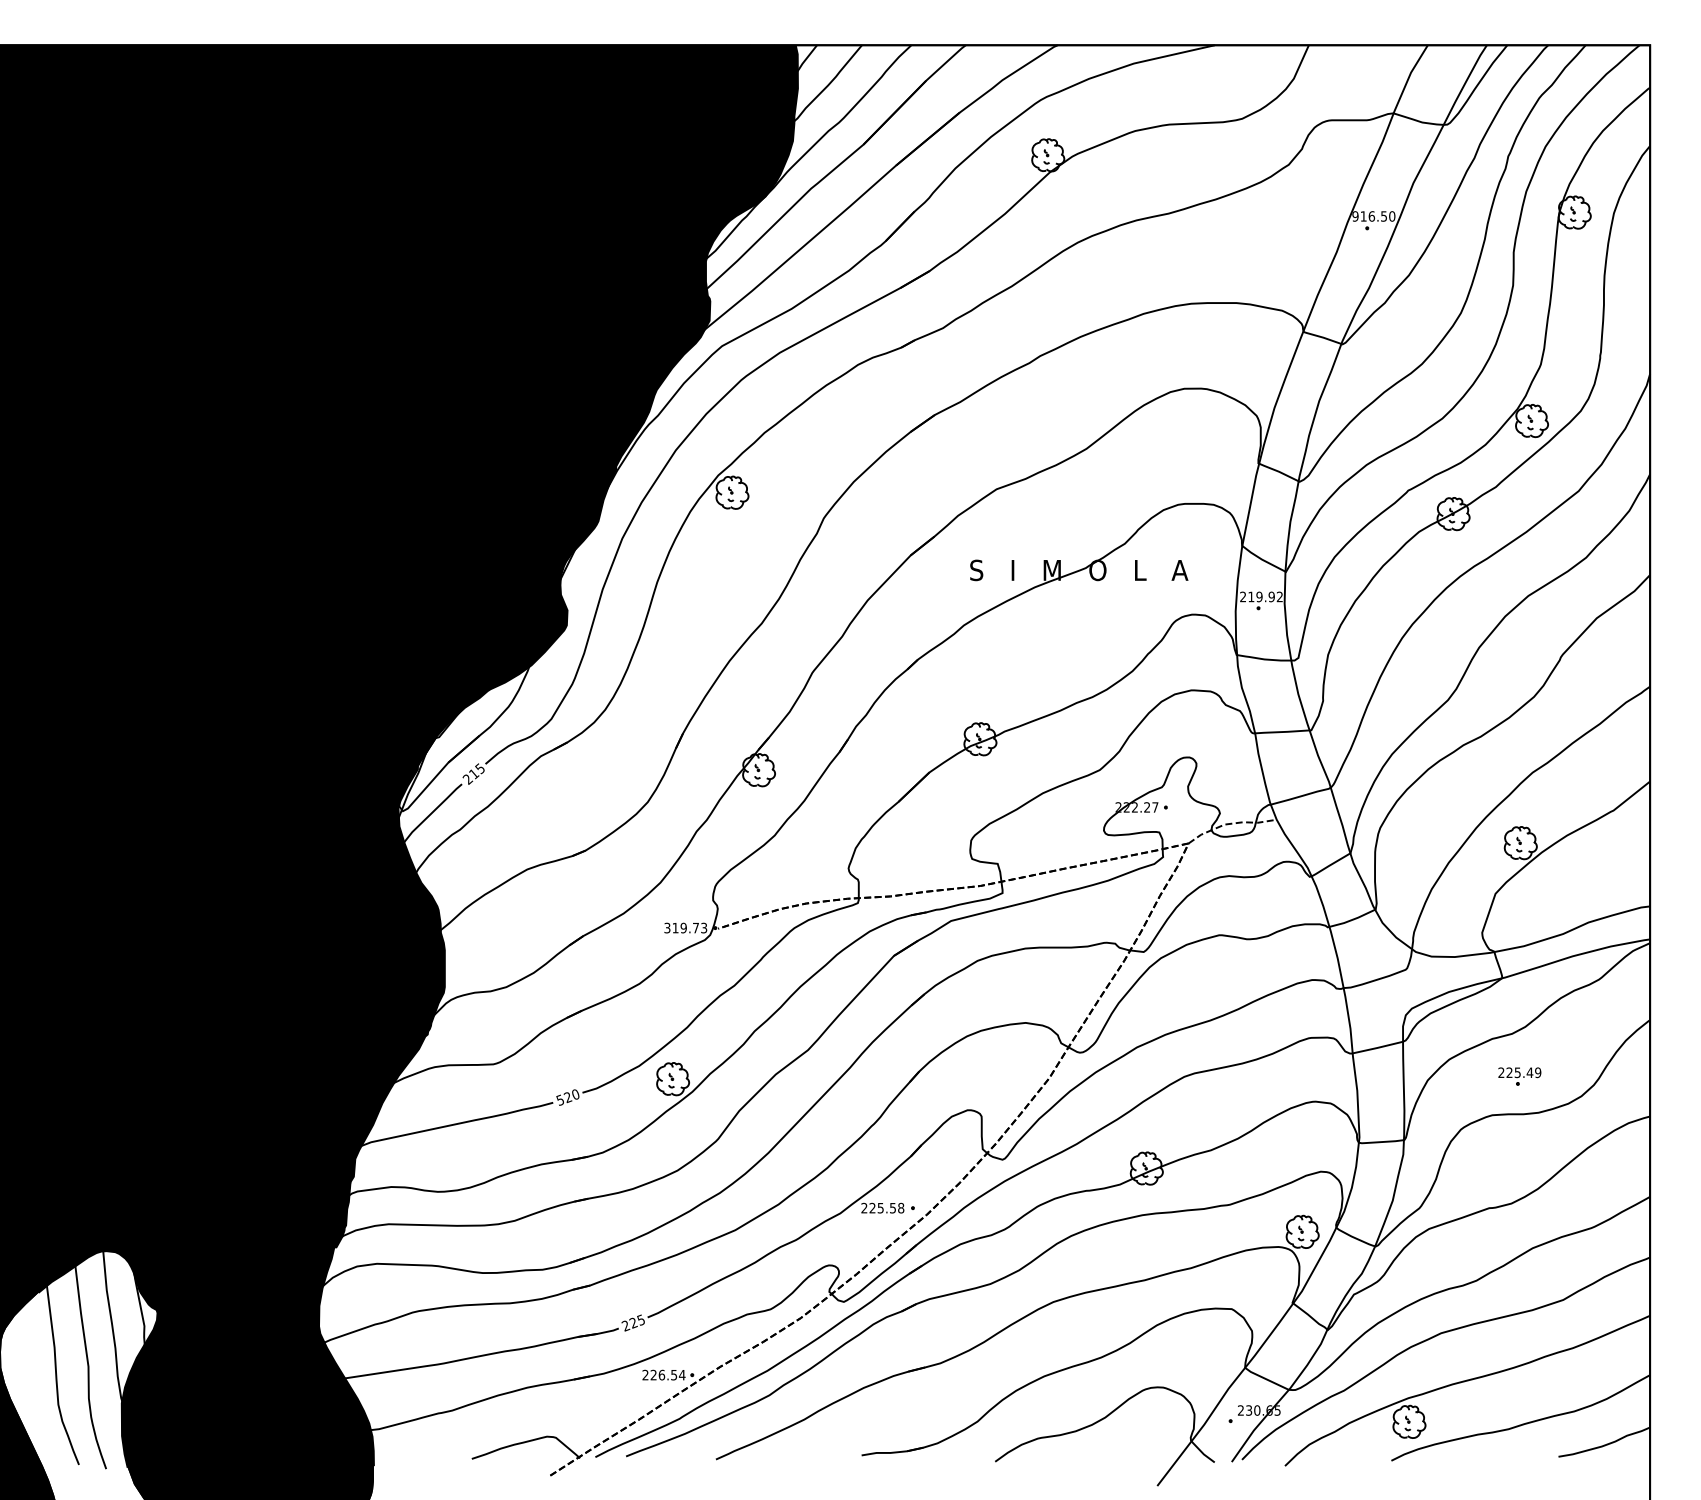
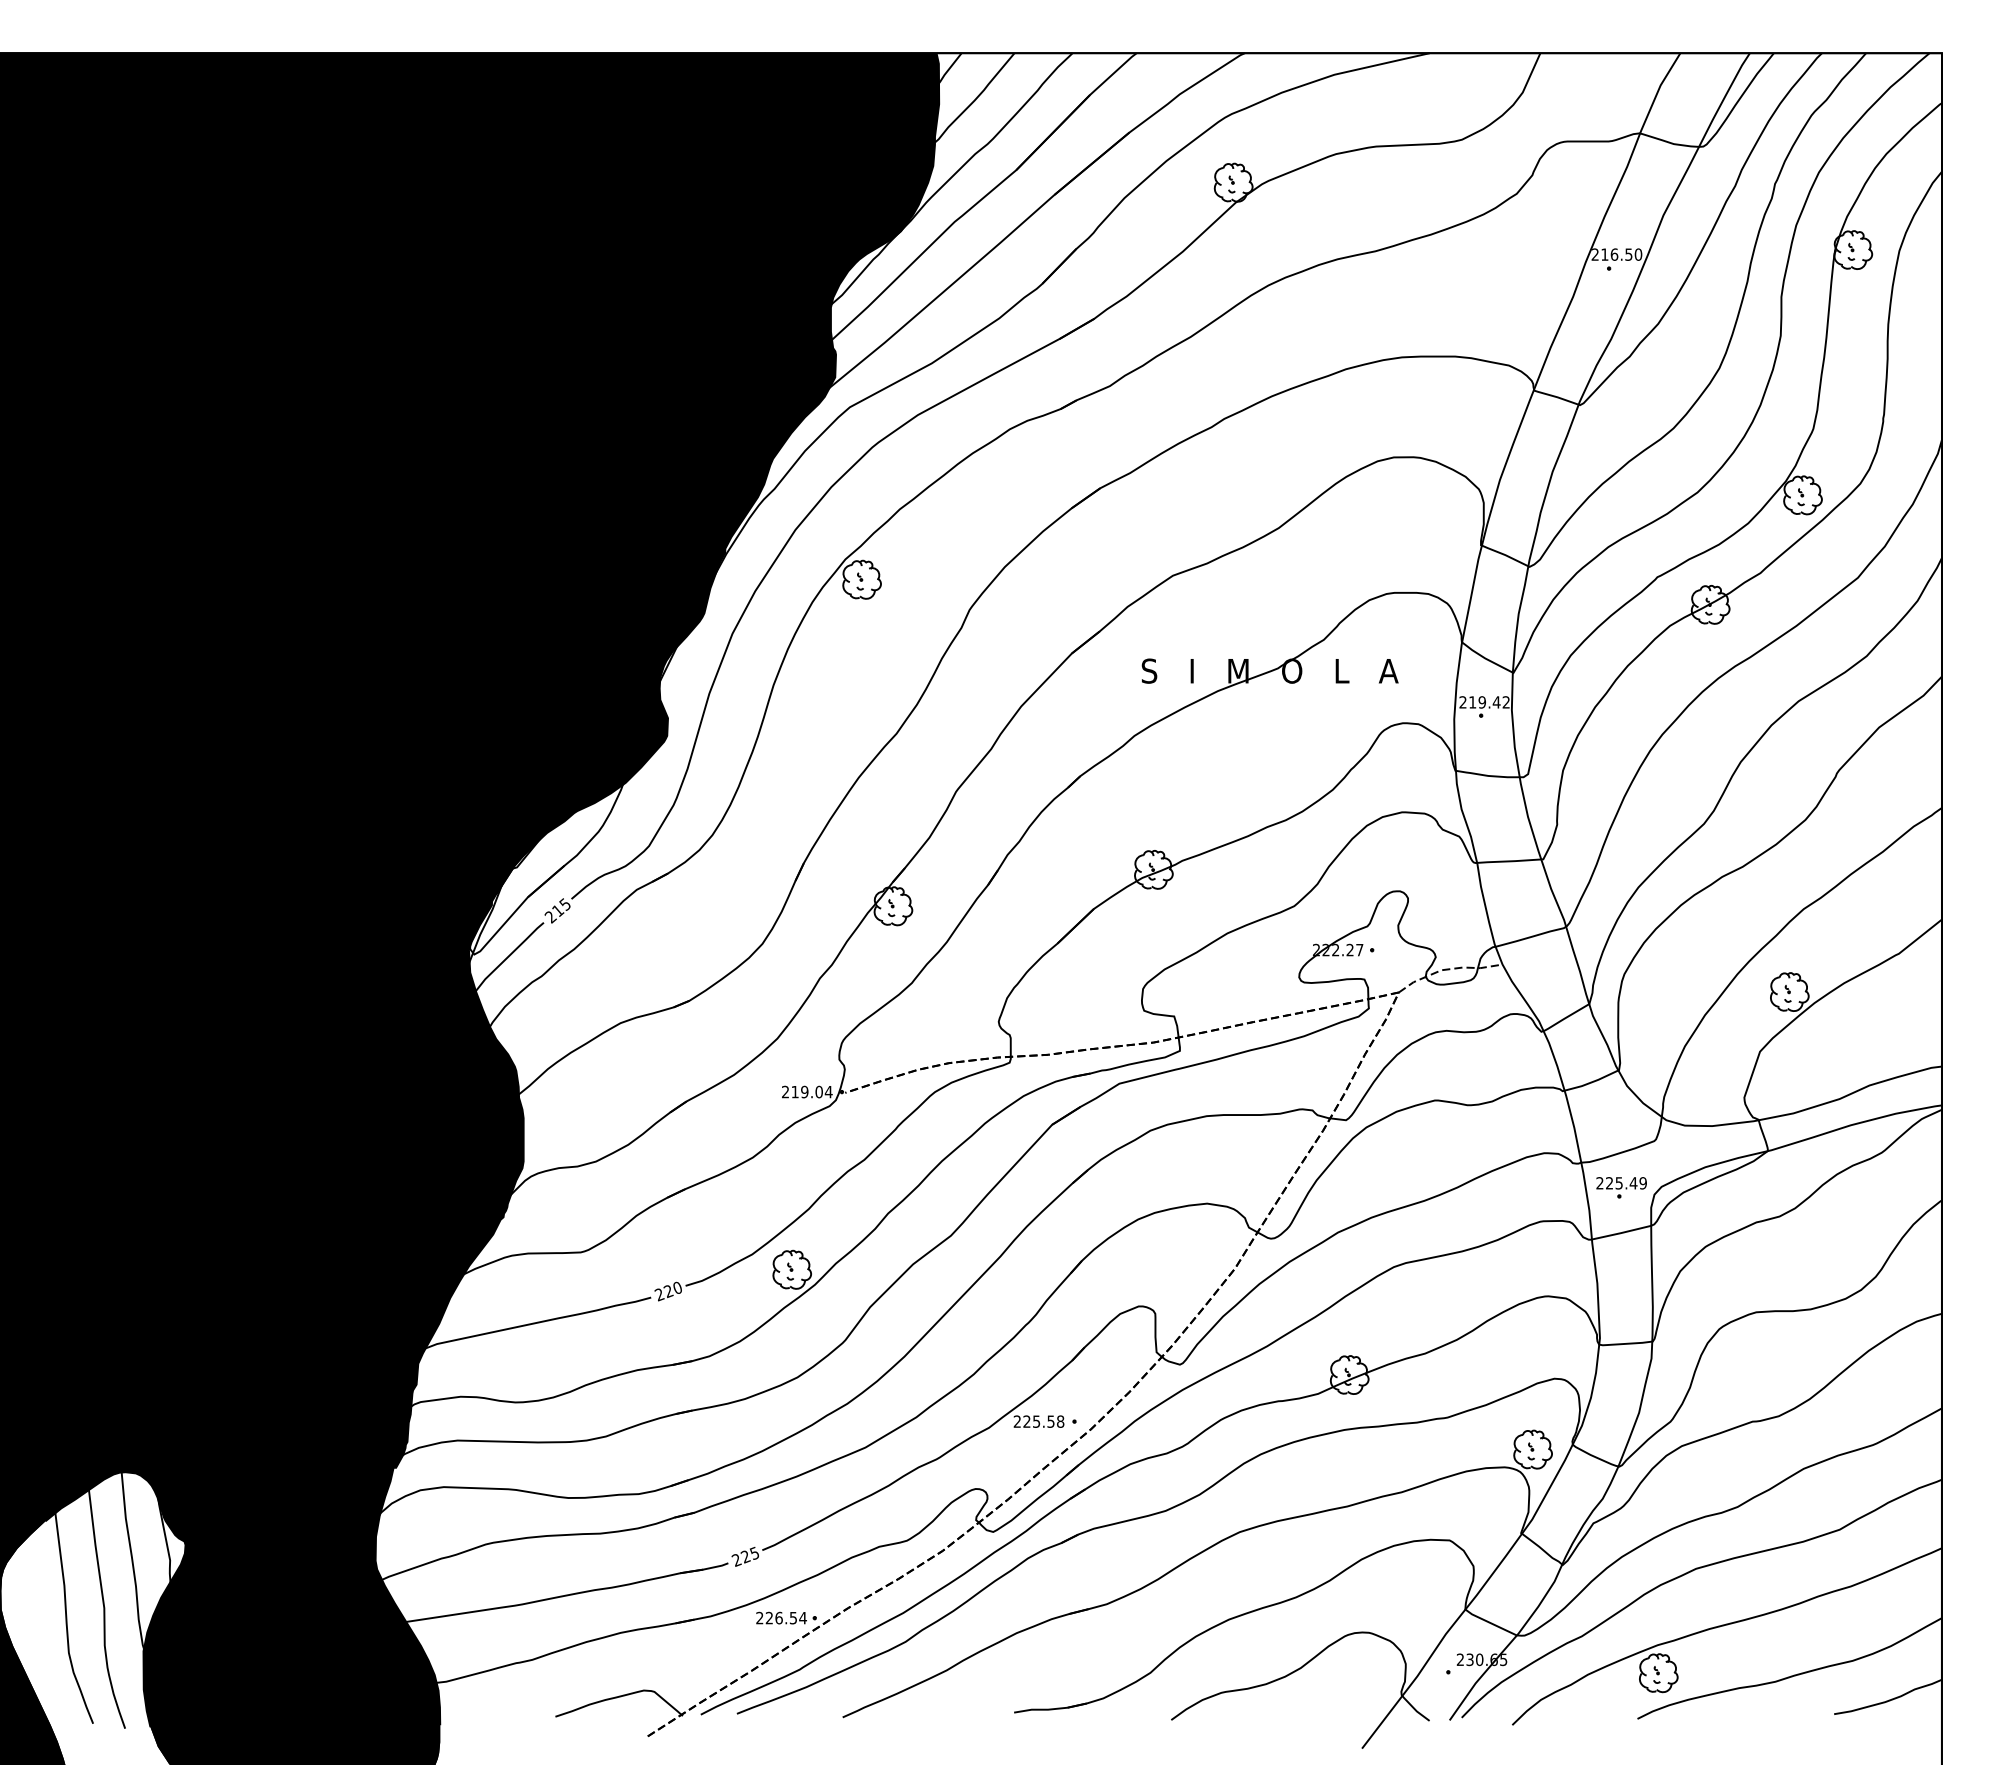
text: (1354, 216) -> (1594, 254), 916.50 -> 216.50
text: (1271, 597) -> (1496, 702), 219.92 -> 219.42
text: (686, 927) -> (807, 1091), 319.73 -> 219.04
part: (1519, 1076) -> (1621, 1187), moved
text: (560, 1100) -> (659, 1294), 520 -> 220

